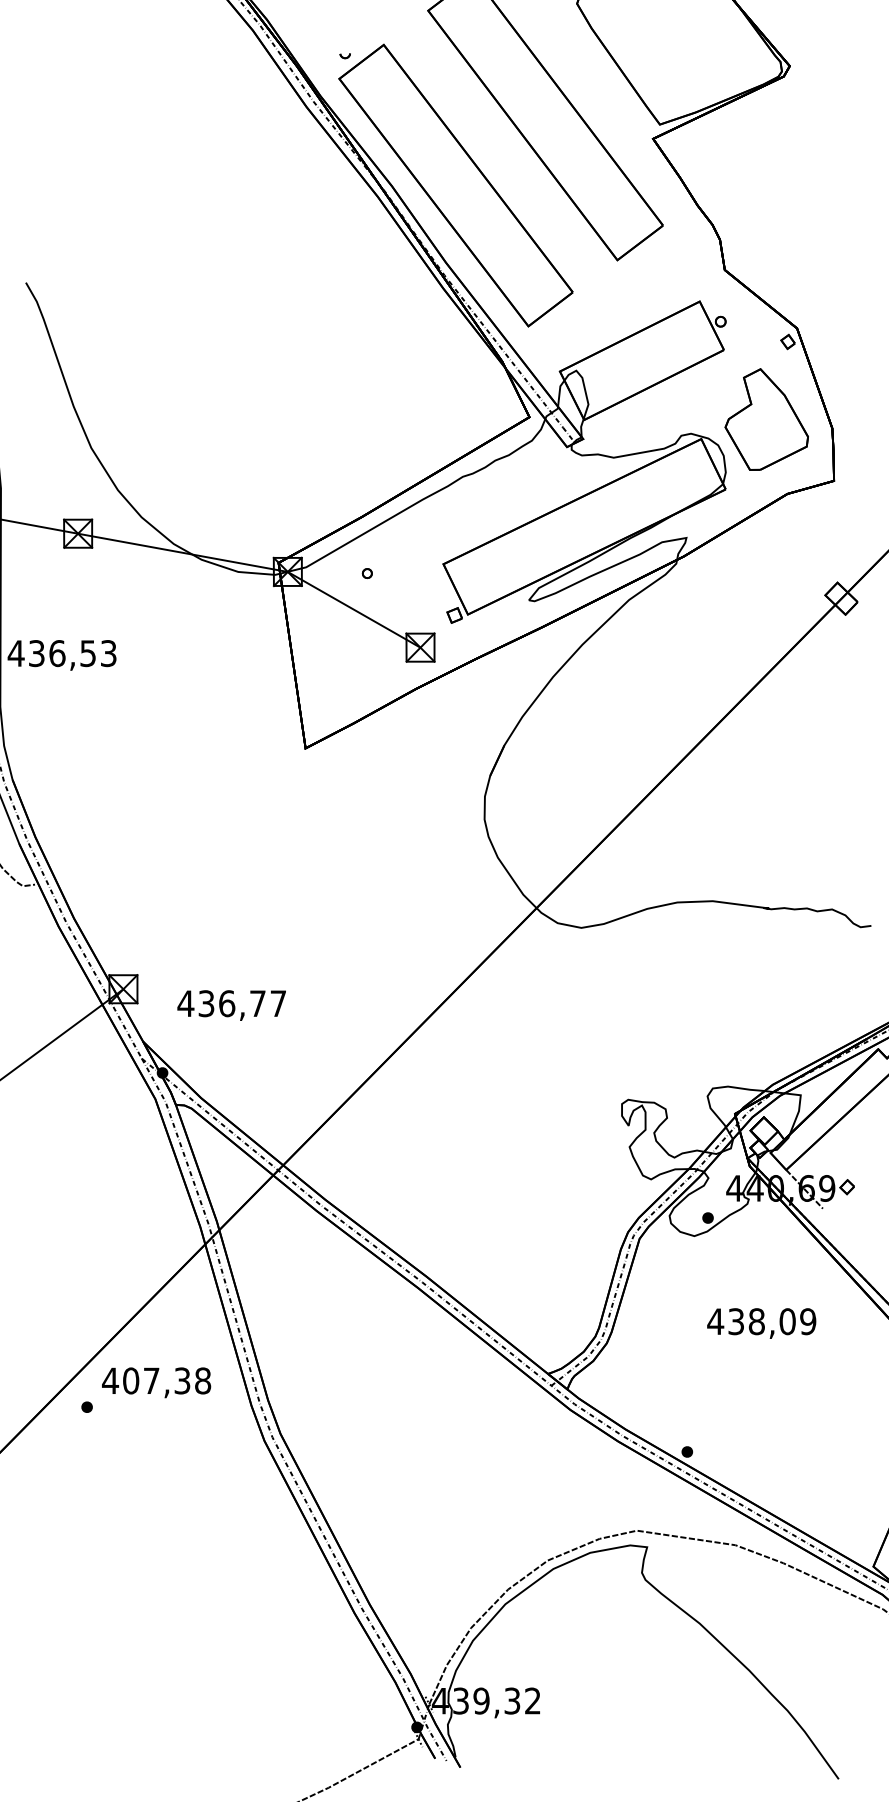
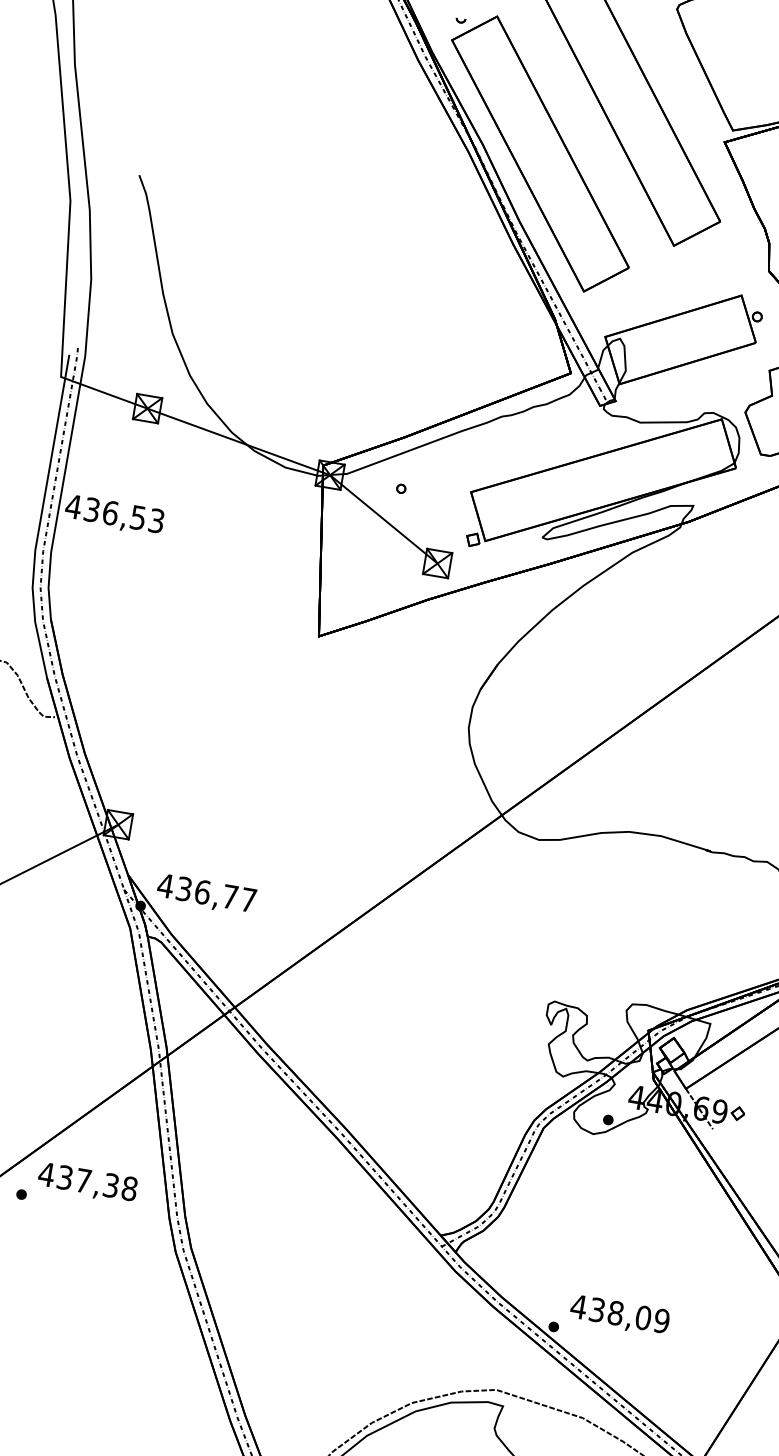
text: (231, 1005) -> (206, 894), moved
text: (761, 1323) -> (619, 1315), moved
text: (131, 1380) -> (65, 1177), 407,38 -> 437,38

